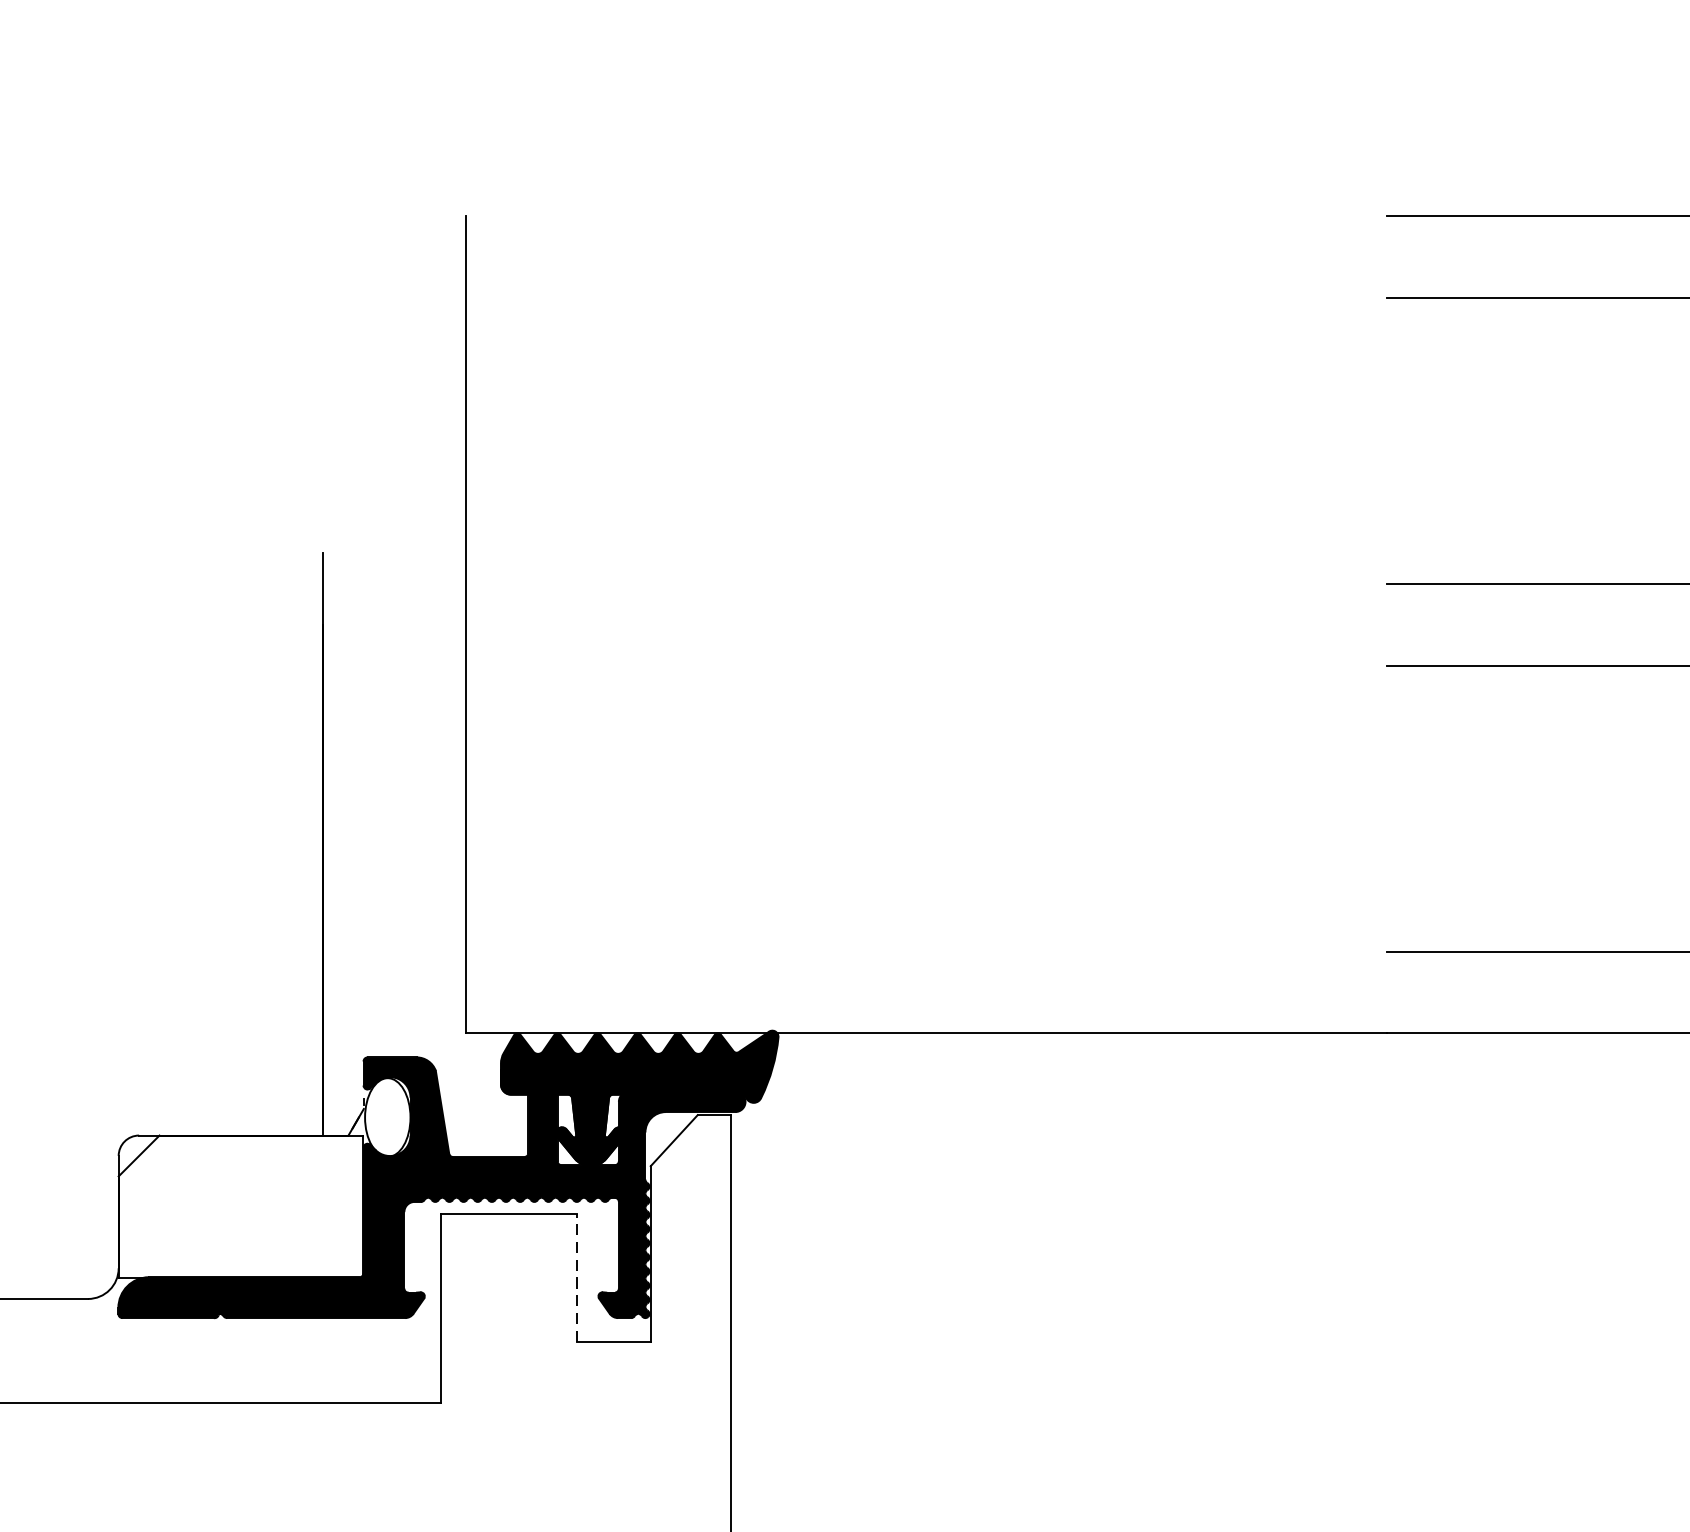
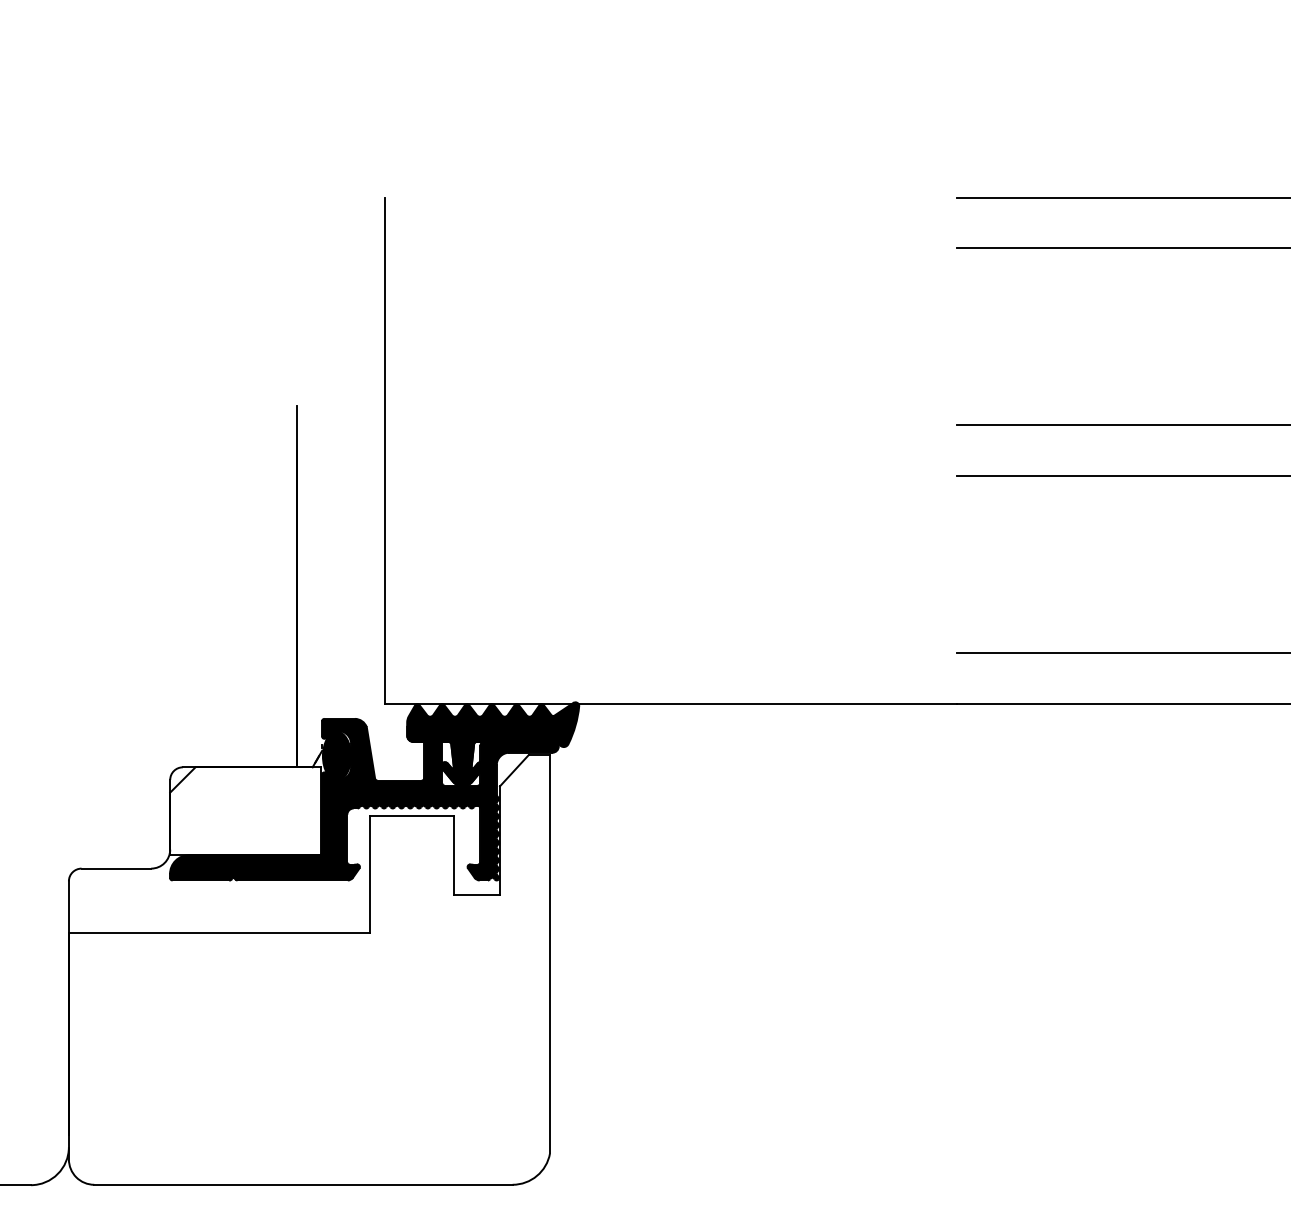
fill: (386, 1116) -> (336, 755), added
line: (577, 1277) -> (454, 855), dashed -> solid

